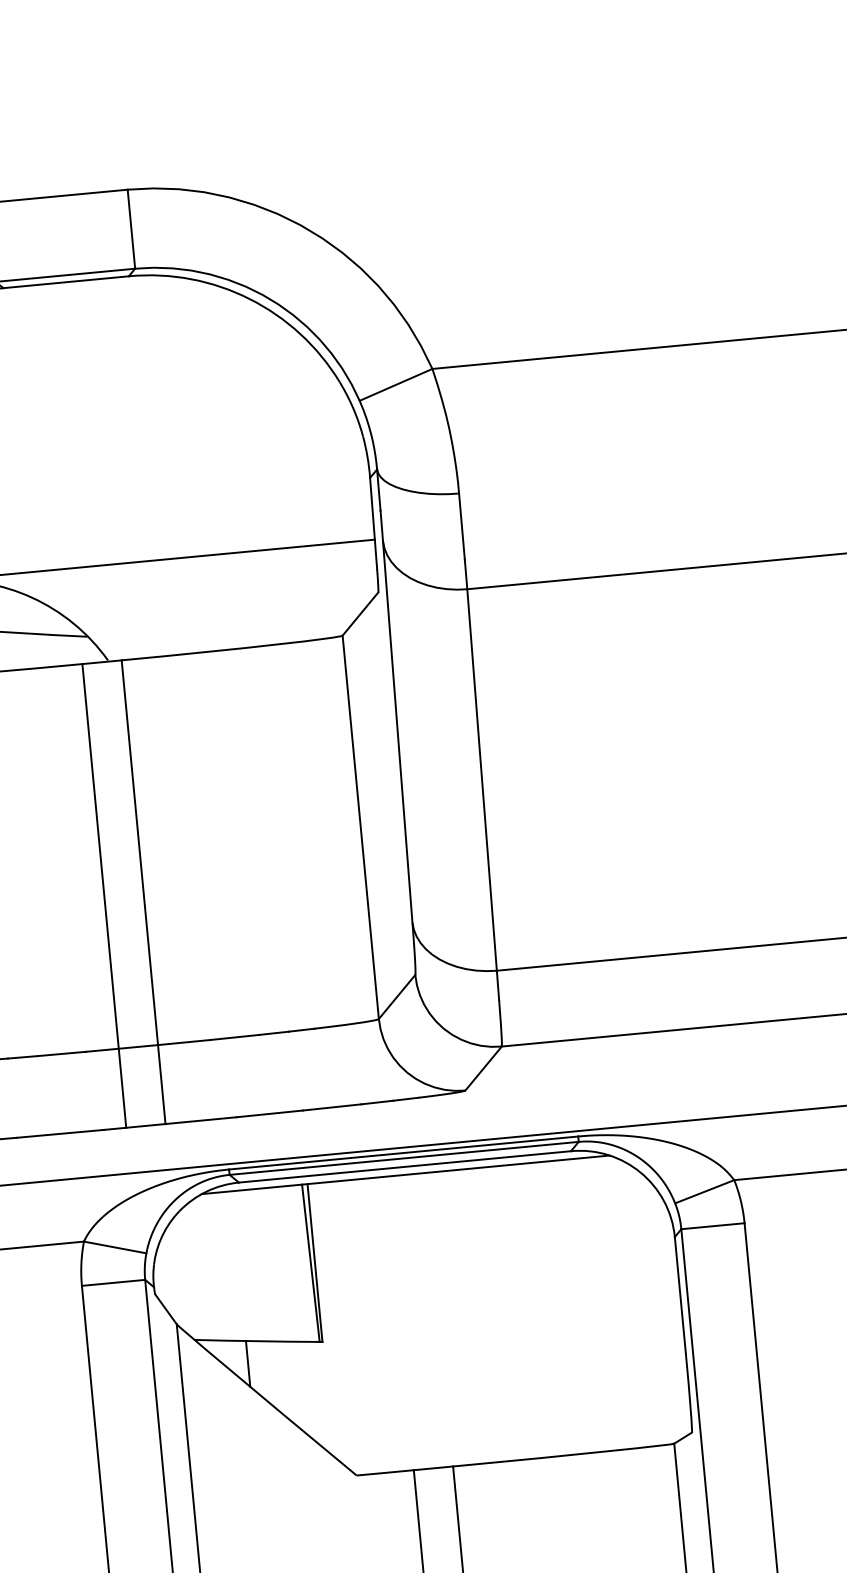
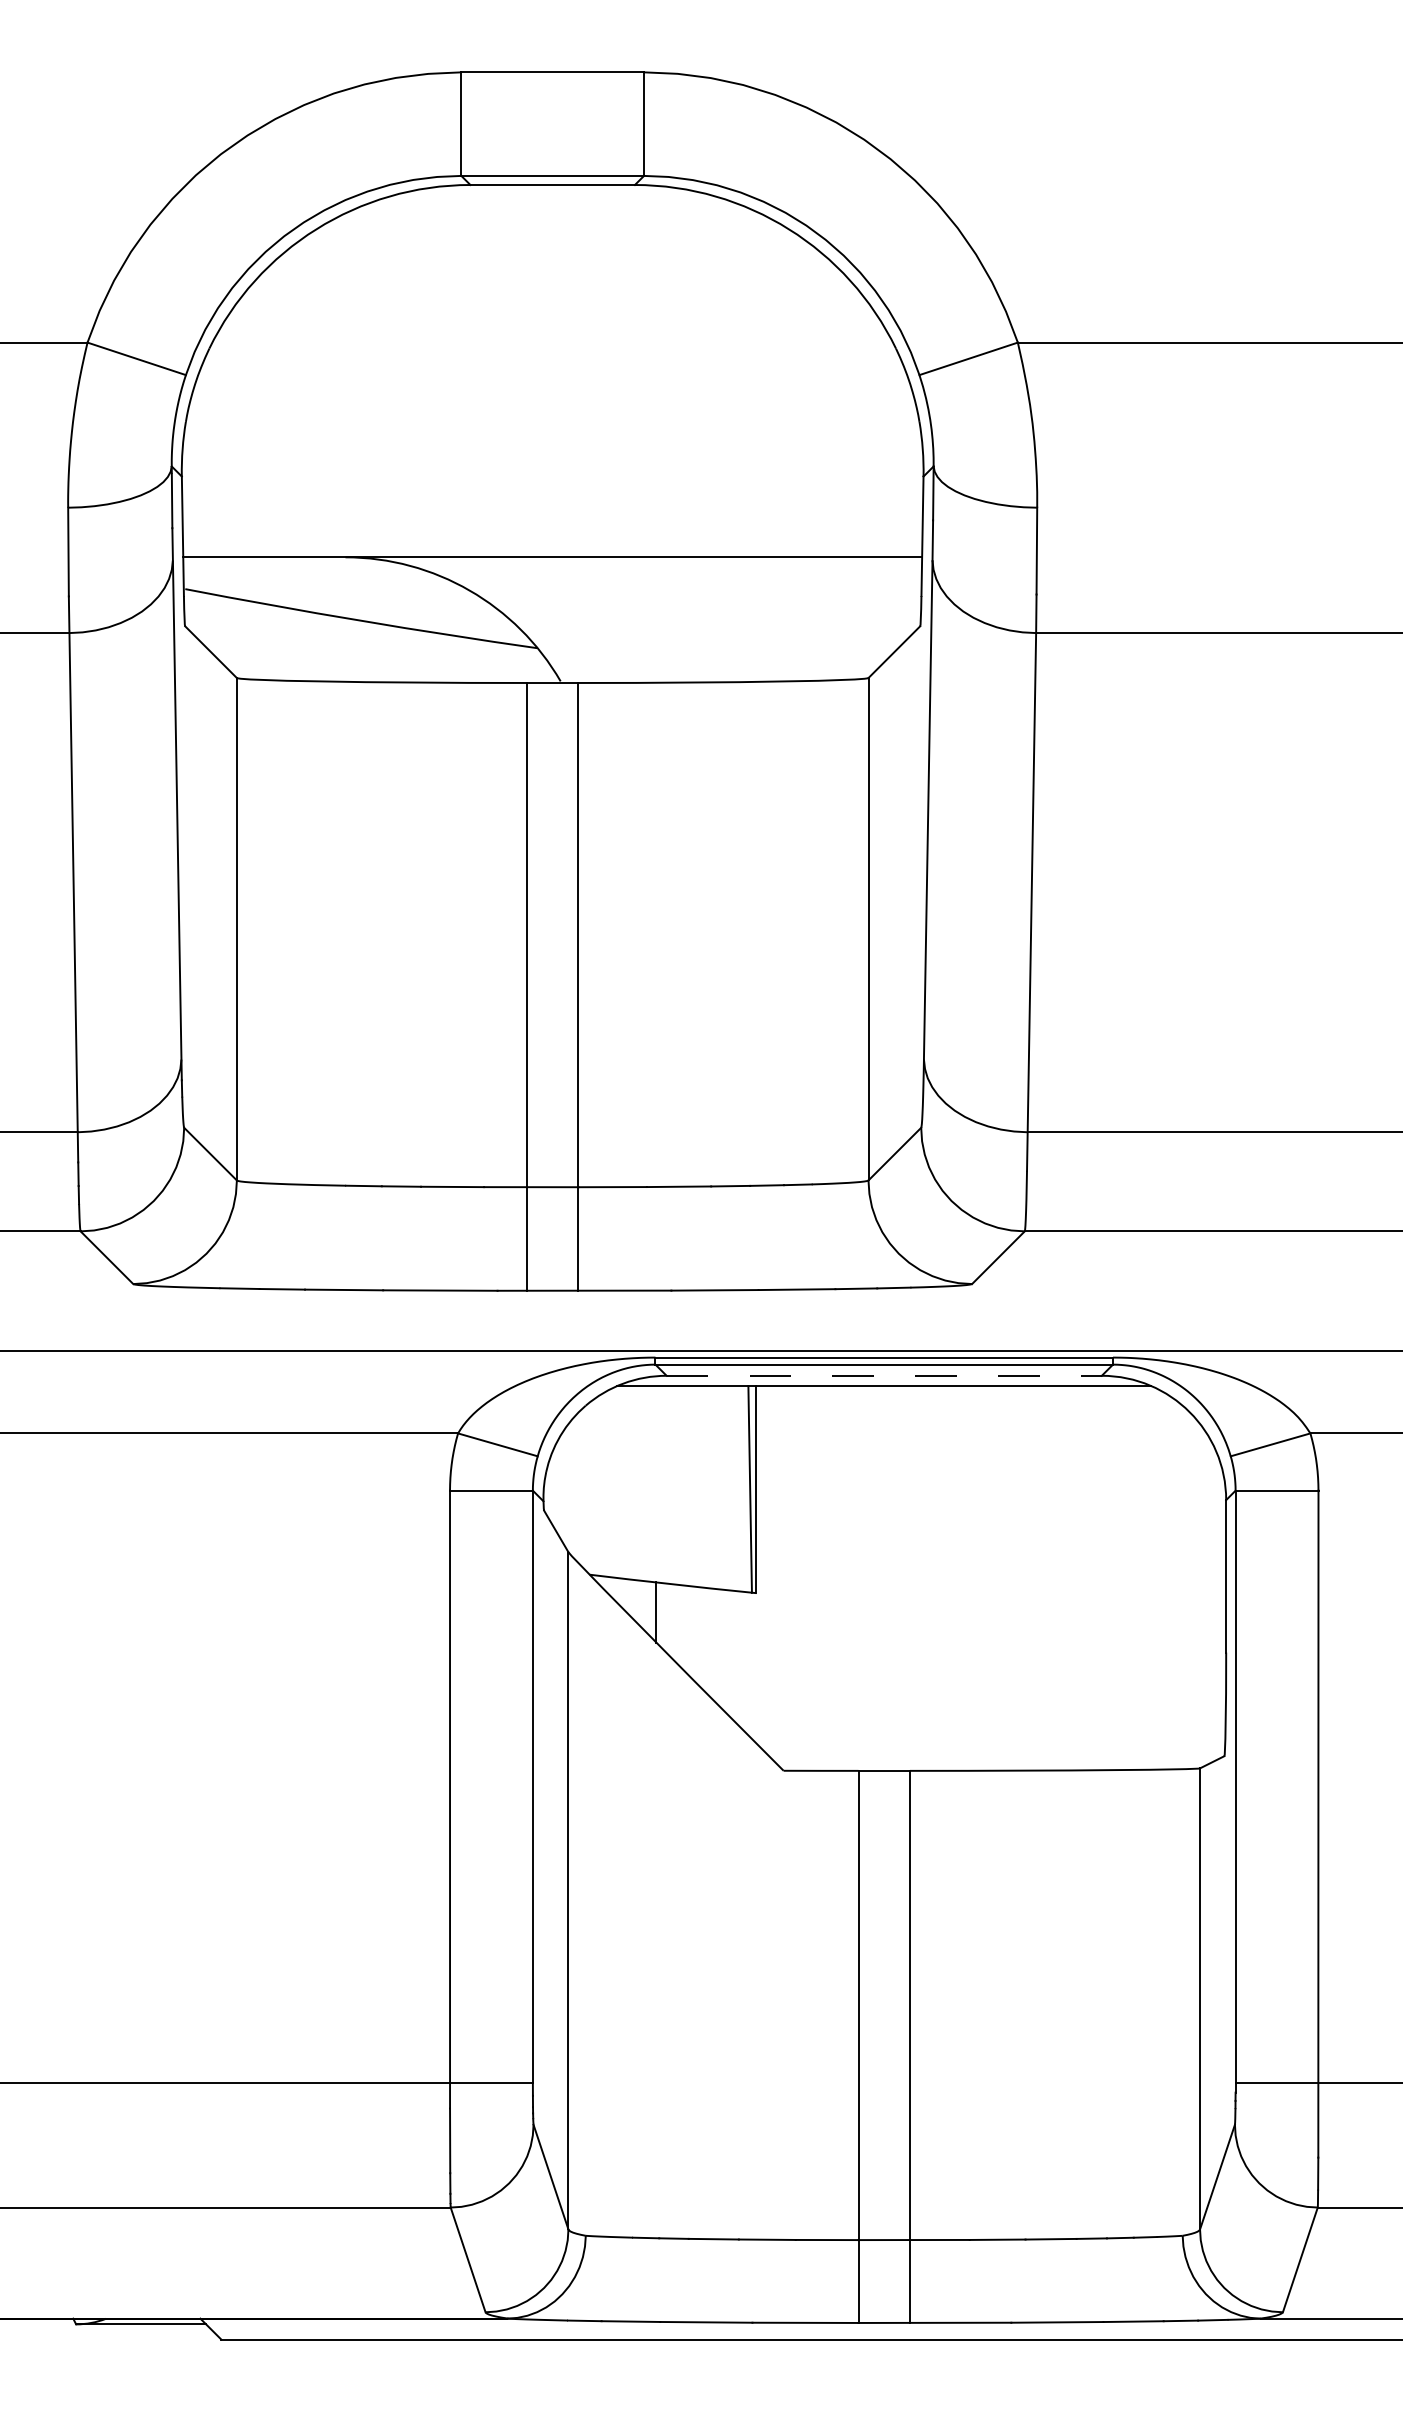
line: (405, 1166) -> (884, 1375), solid -> dashed

